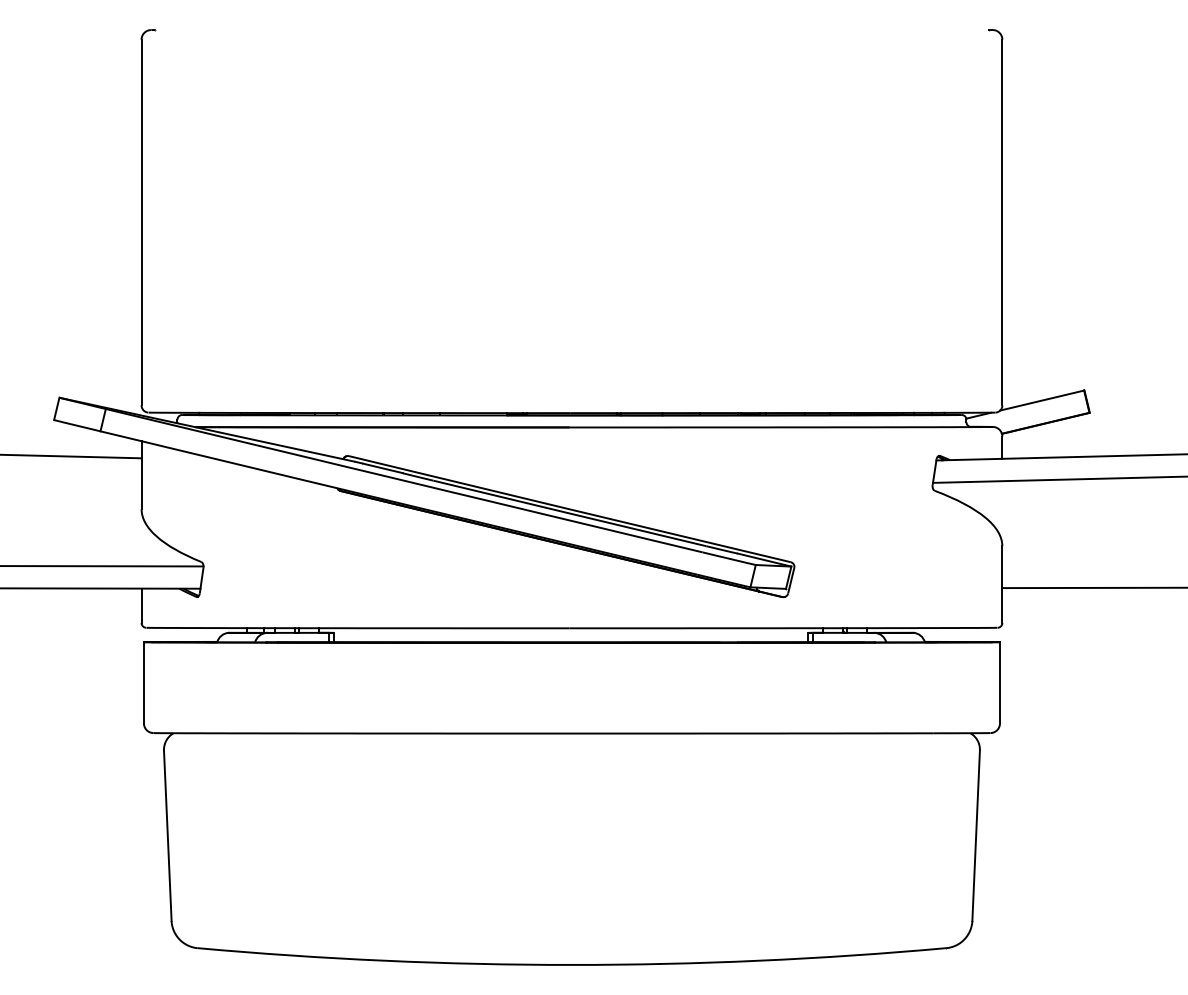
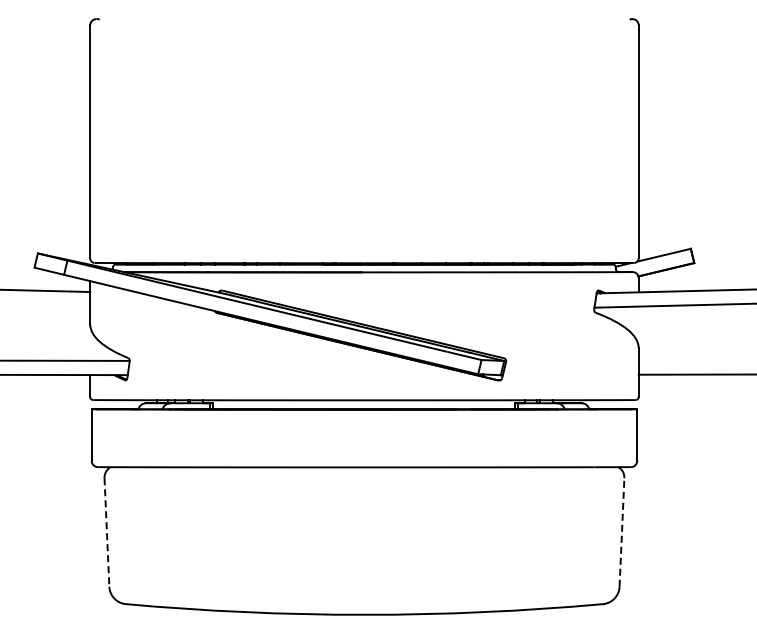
line: (976, 835) -> (622, 532), solid -> dashed
line: (167, 837) -> (106, 533), solid -> dashed

